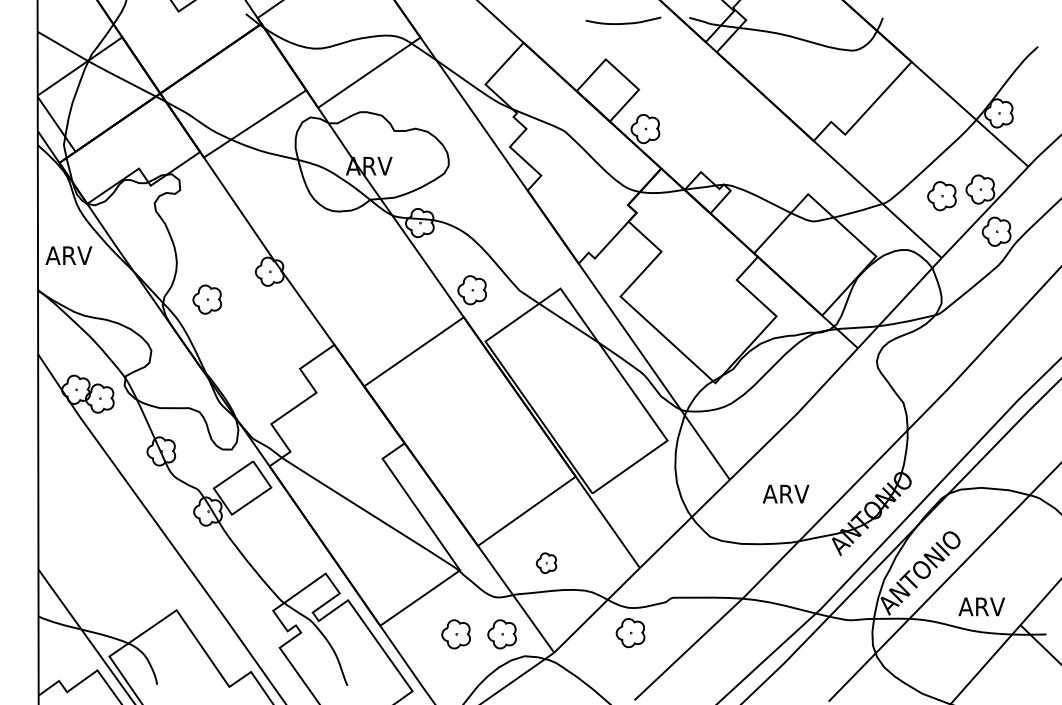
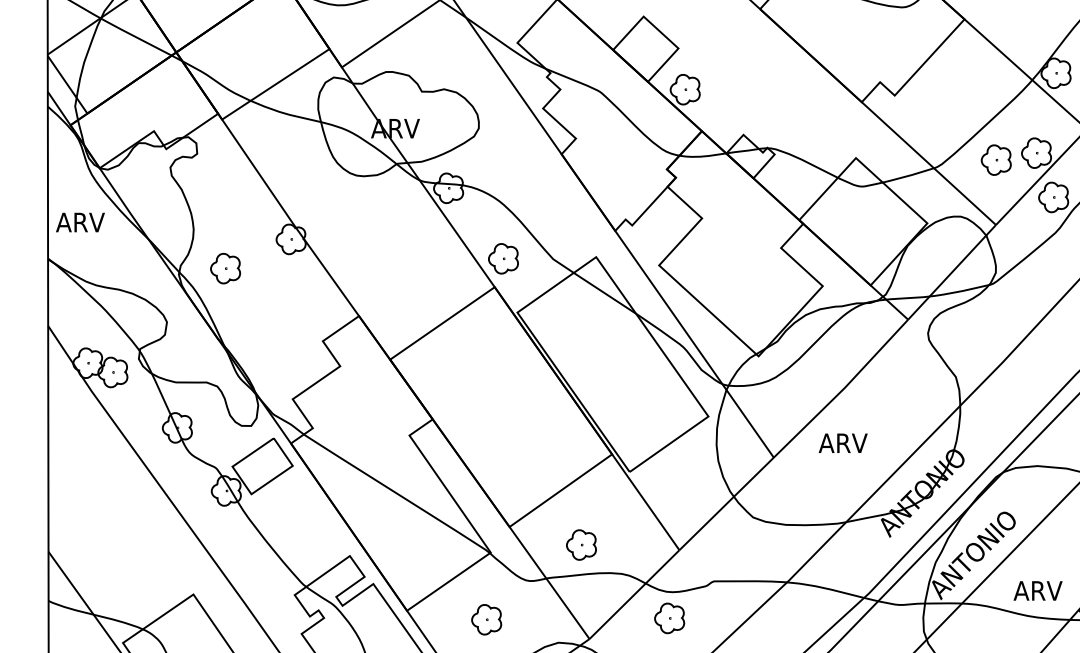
text: (785, 493) -> (842, 442), moved
part: (546, 563) -> (581, 545), size x1.43
part: (501, 634) -> (534, 619), removed

